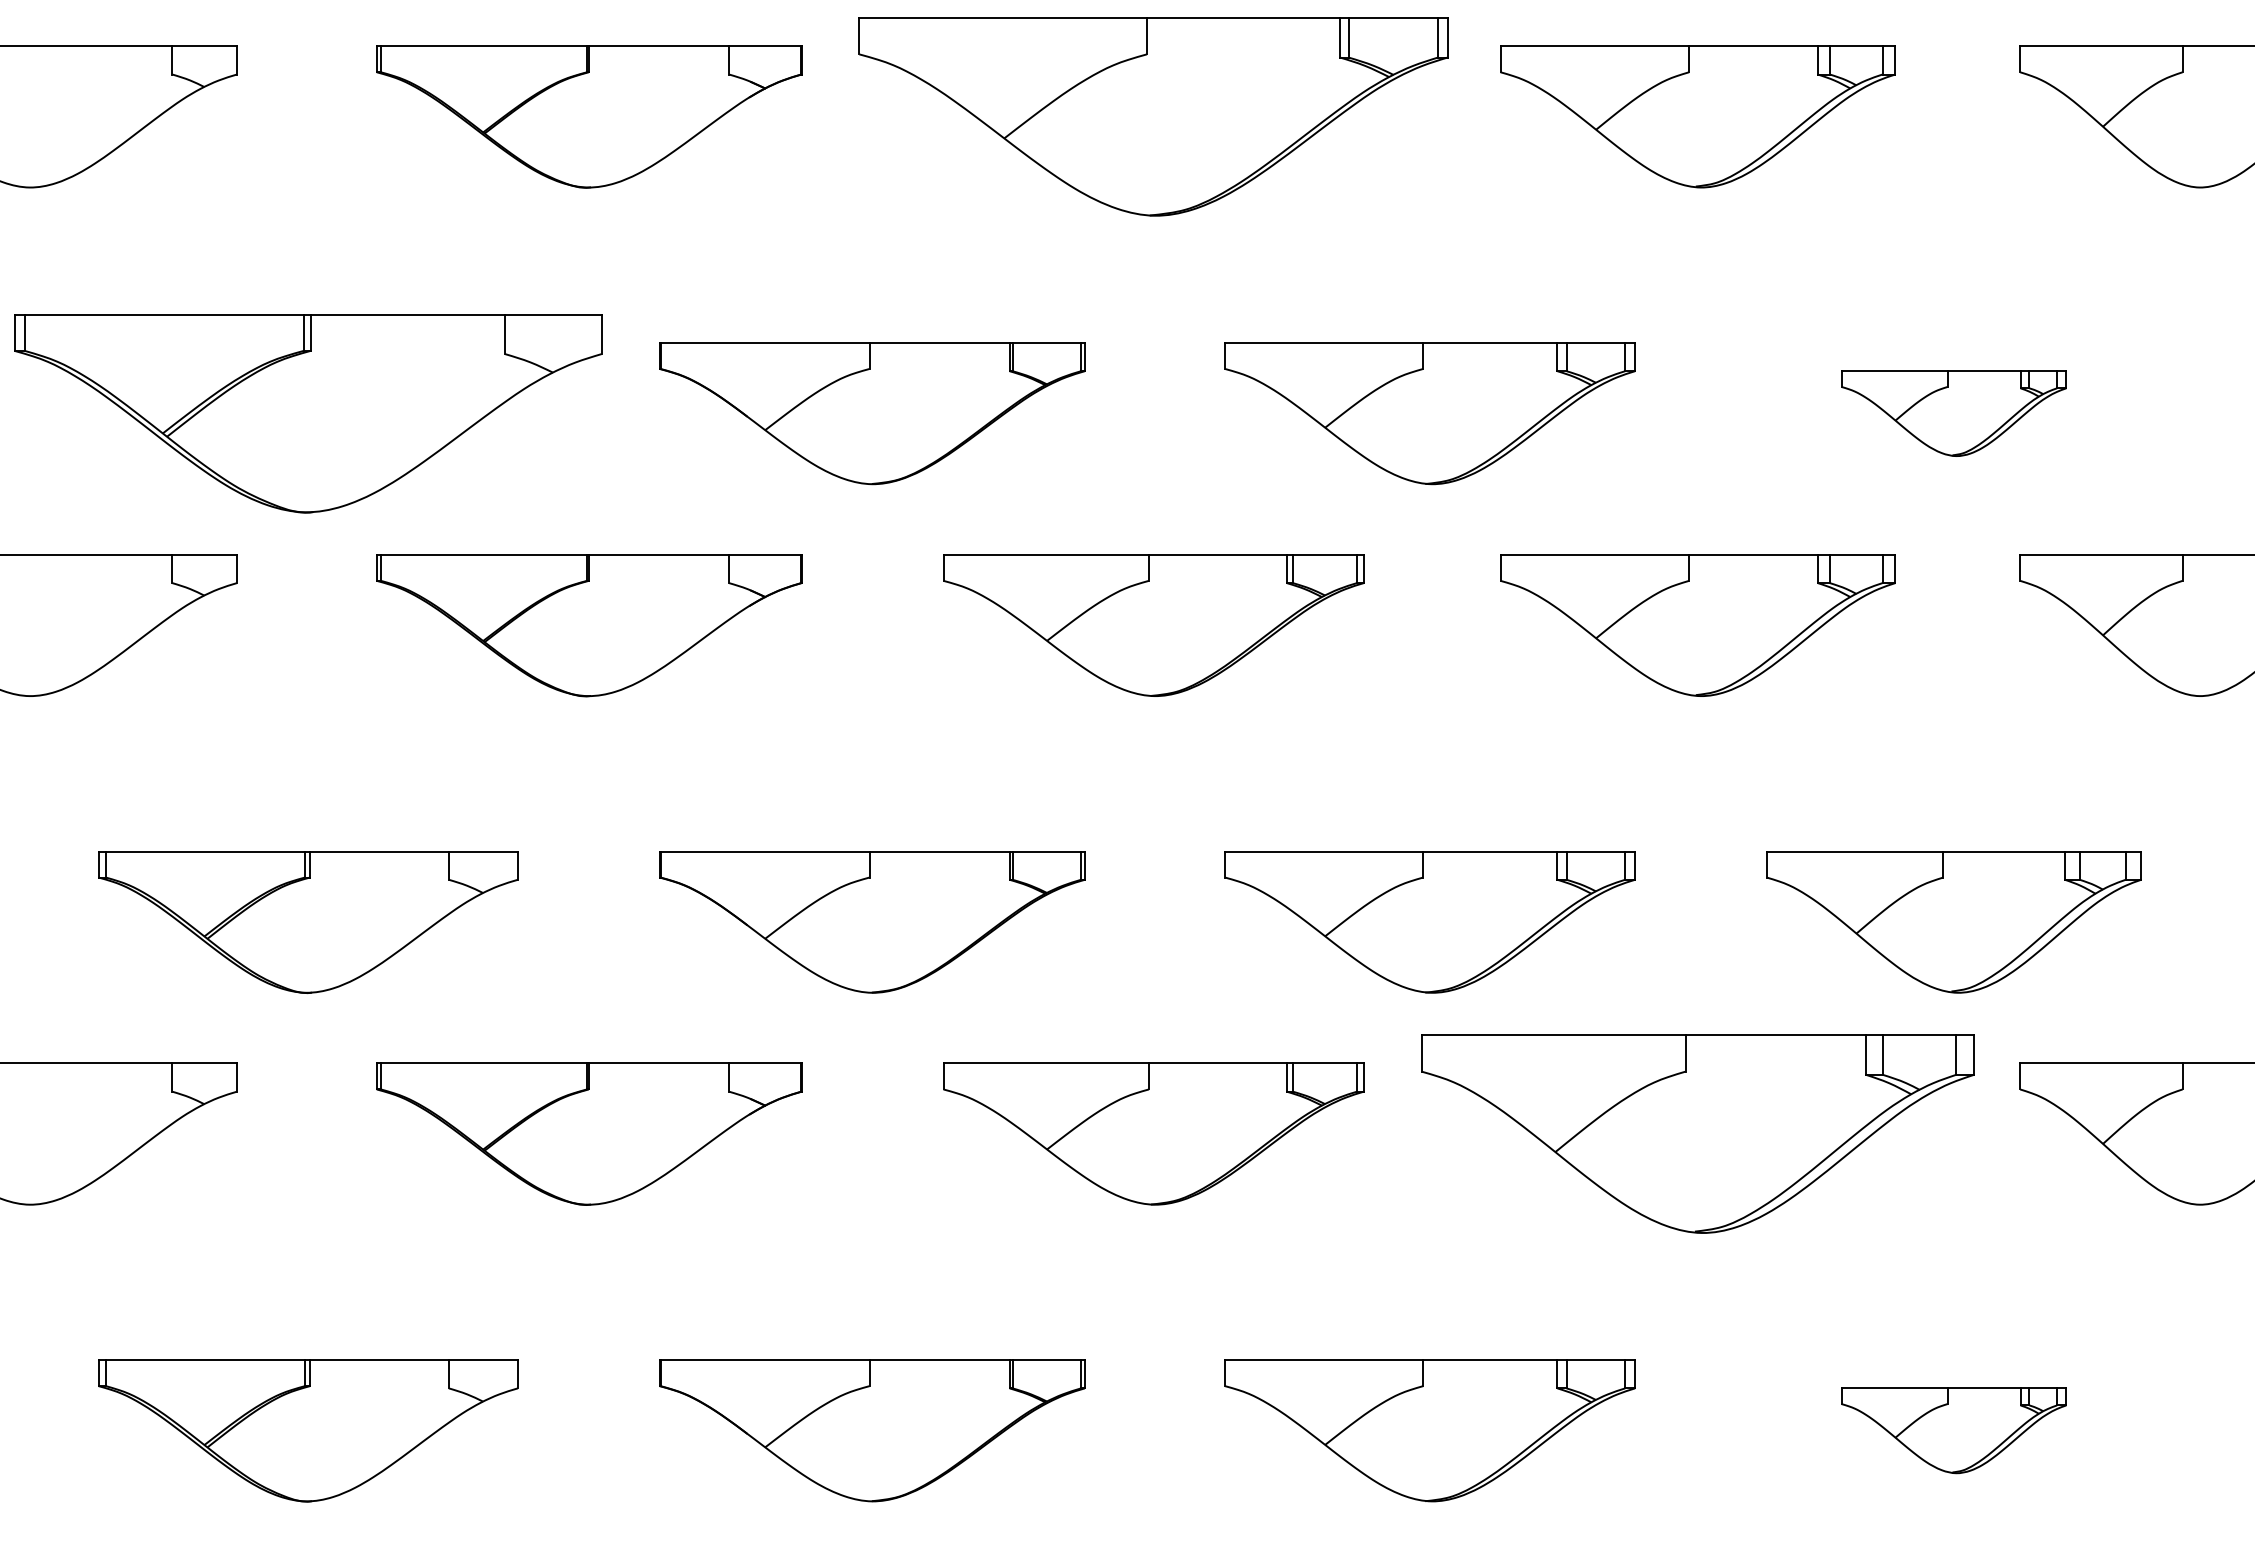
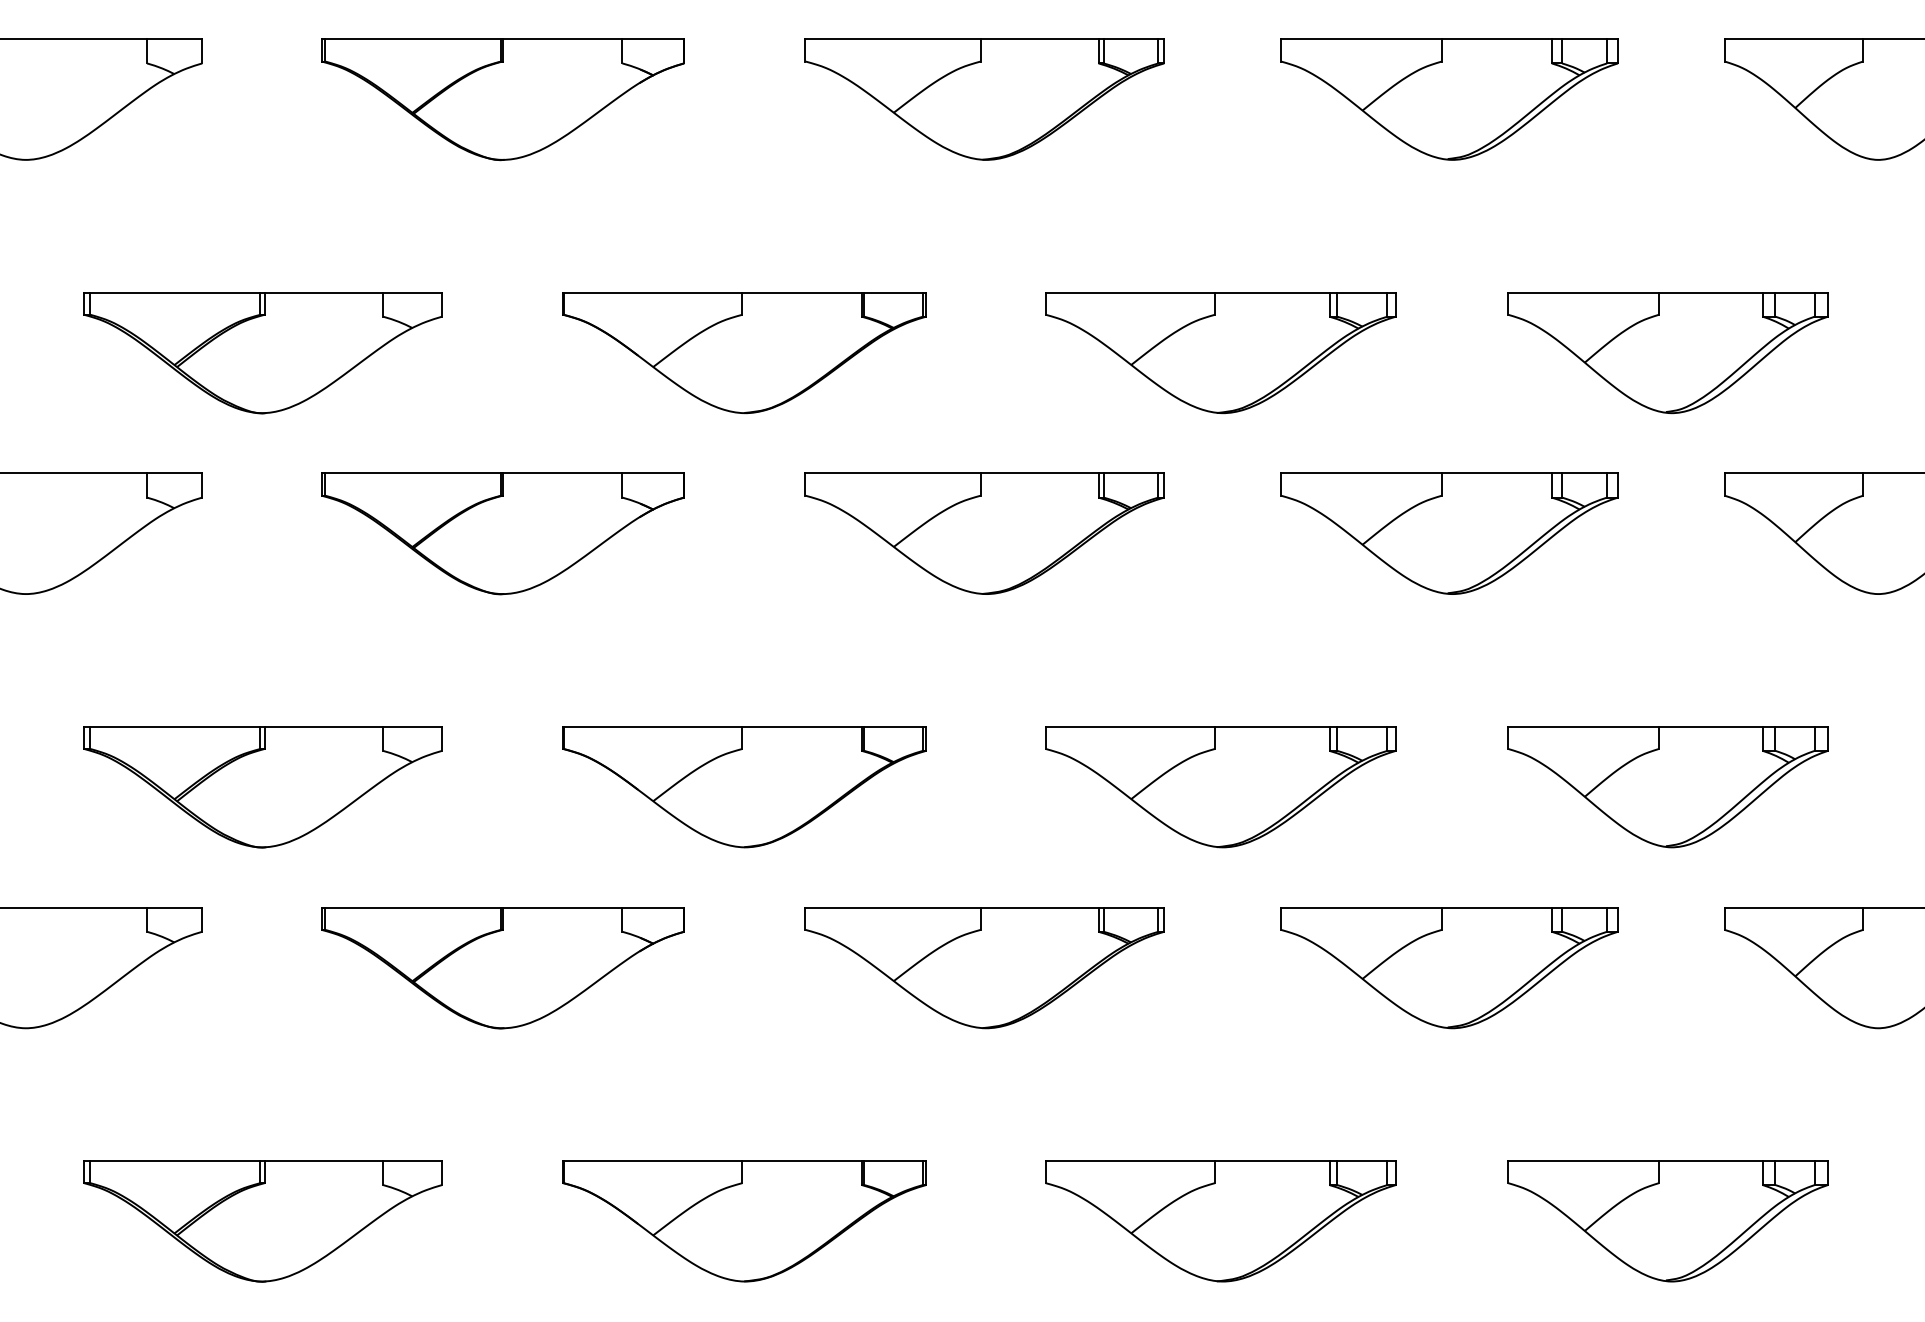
part: (1153, 116) -> (984, 99), size x0.71
part: (308, 413) -> (263, 352), size x0.71
part: (1953, 413) -> (1667, 352), size x1.67
part: (1697, 1133) -> (1449, 967), size x0.71
part: (1953, 1430) -> (1667, 1221), size x1.67

